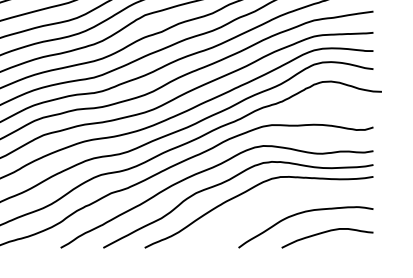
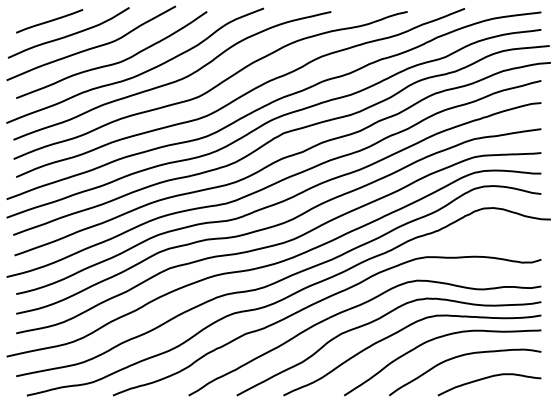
curve: (277, 199) -> (433, 340), added

